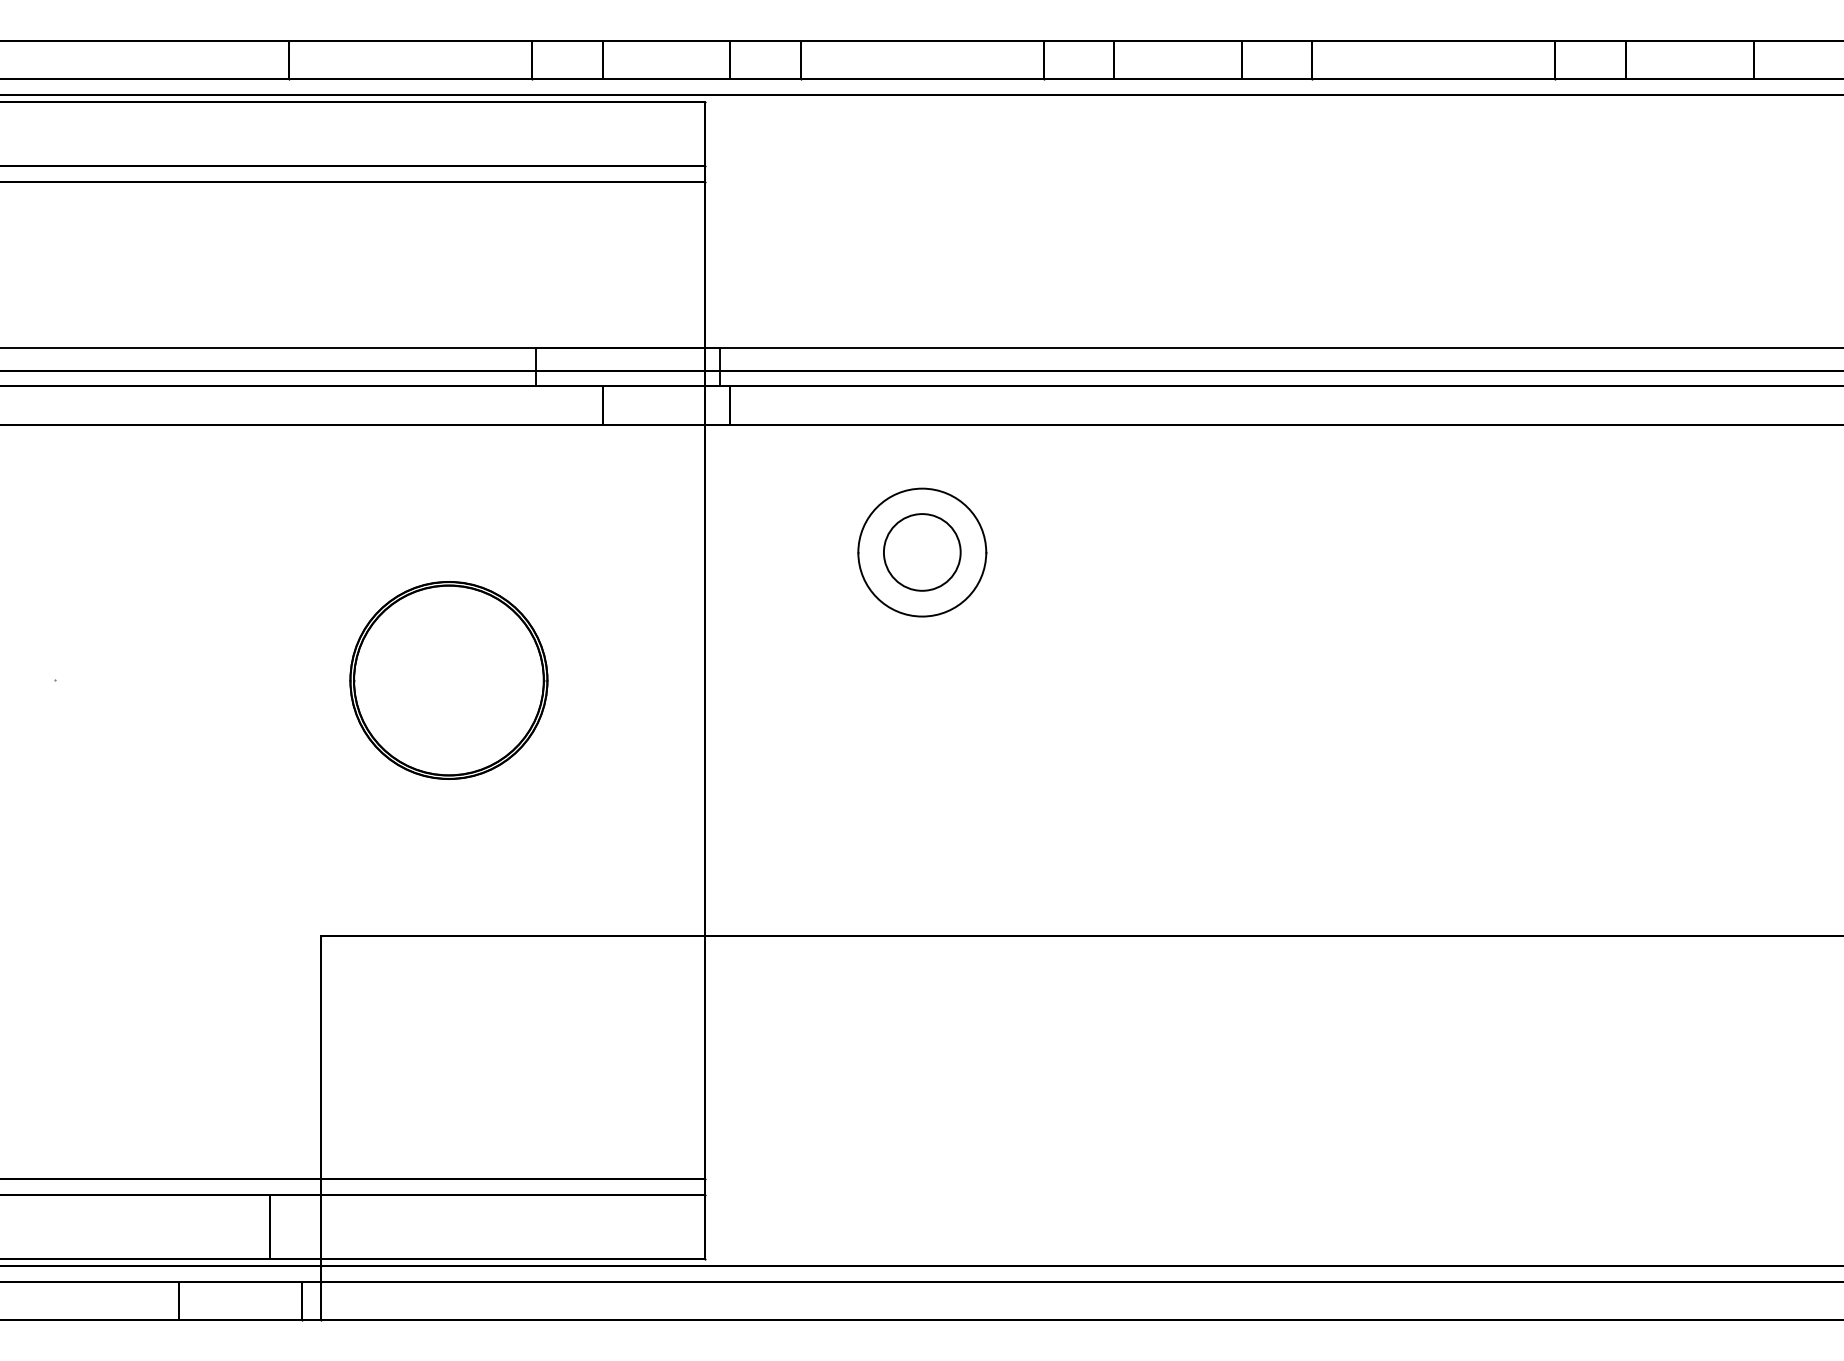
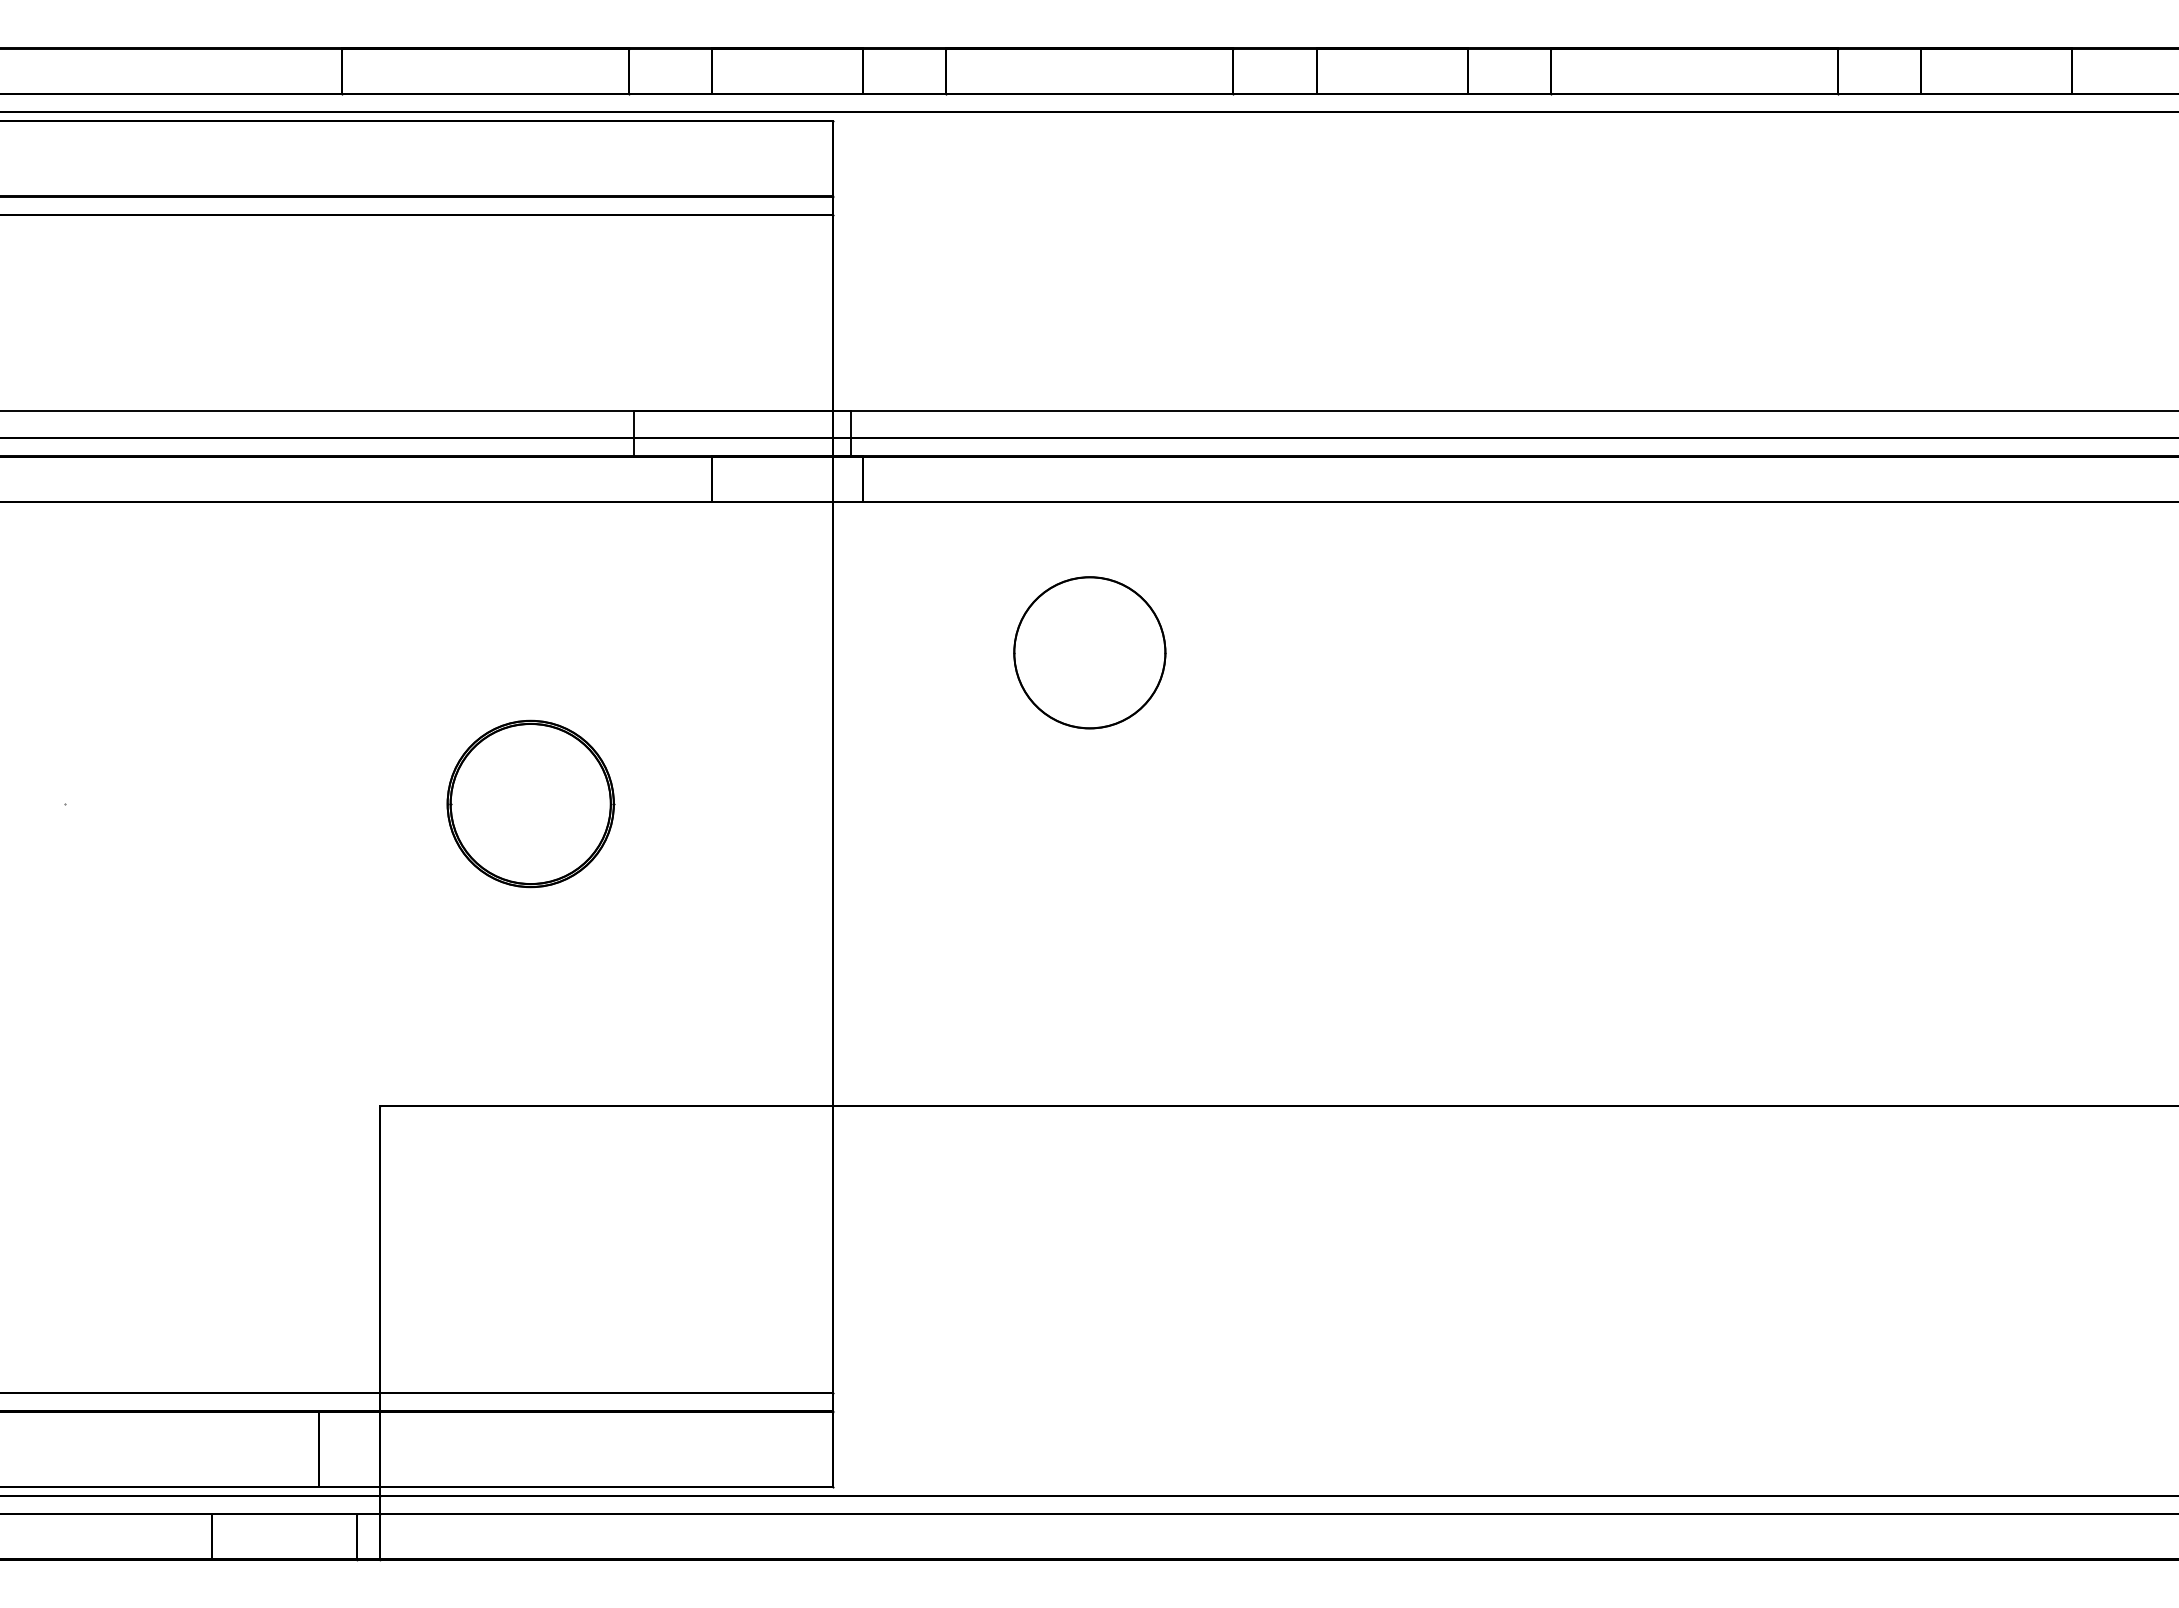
circle: (922, 552) -> (1089, 652), size x1.67
part: (448, 680) -> (530, 803), size x0.71

